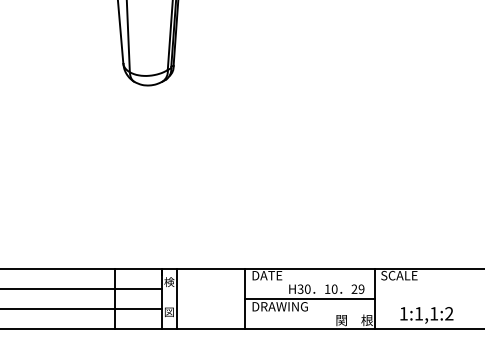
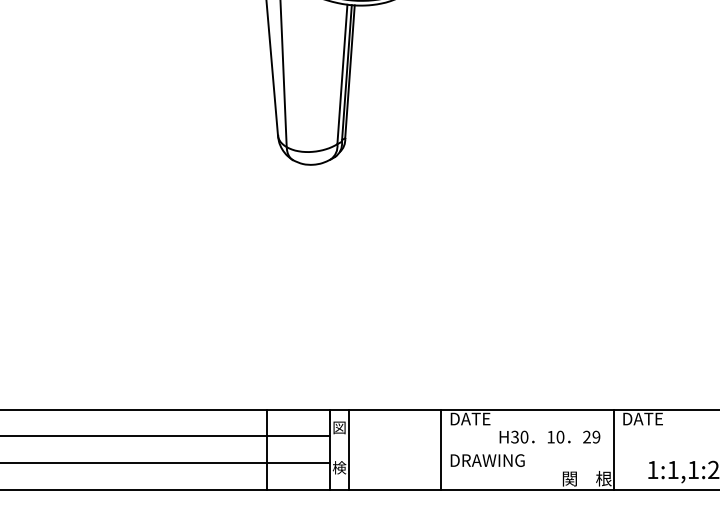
text: (399, 275) -> (646, 418), SCALE -> DATE
text: (169, 282) -> (339, 427), 検 -> 図
line: (310, 298) -> (527, 449), removed
text: (169, 311) -> (339, 467), 図 -> 検

